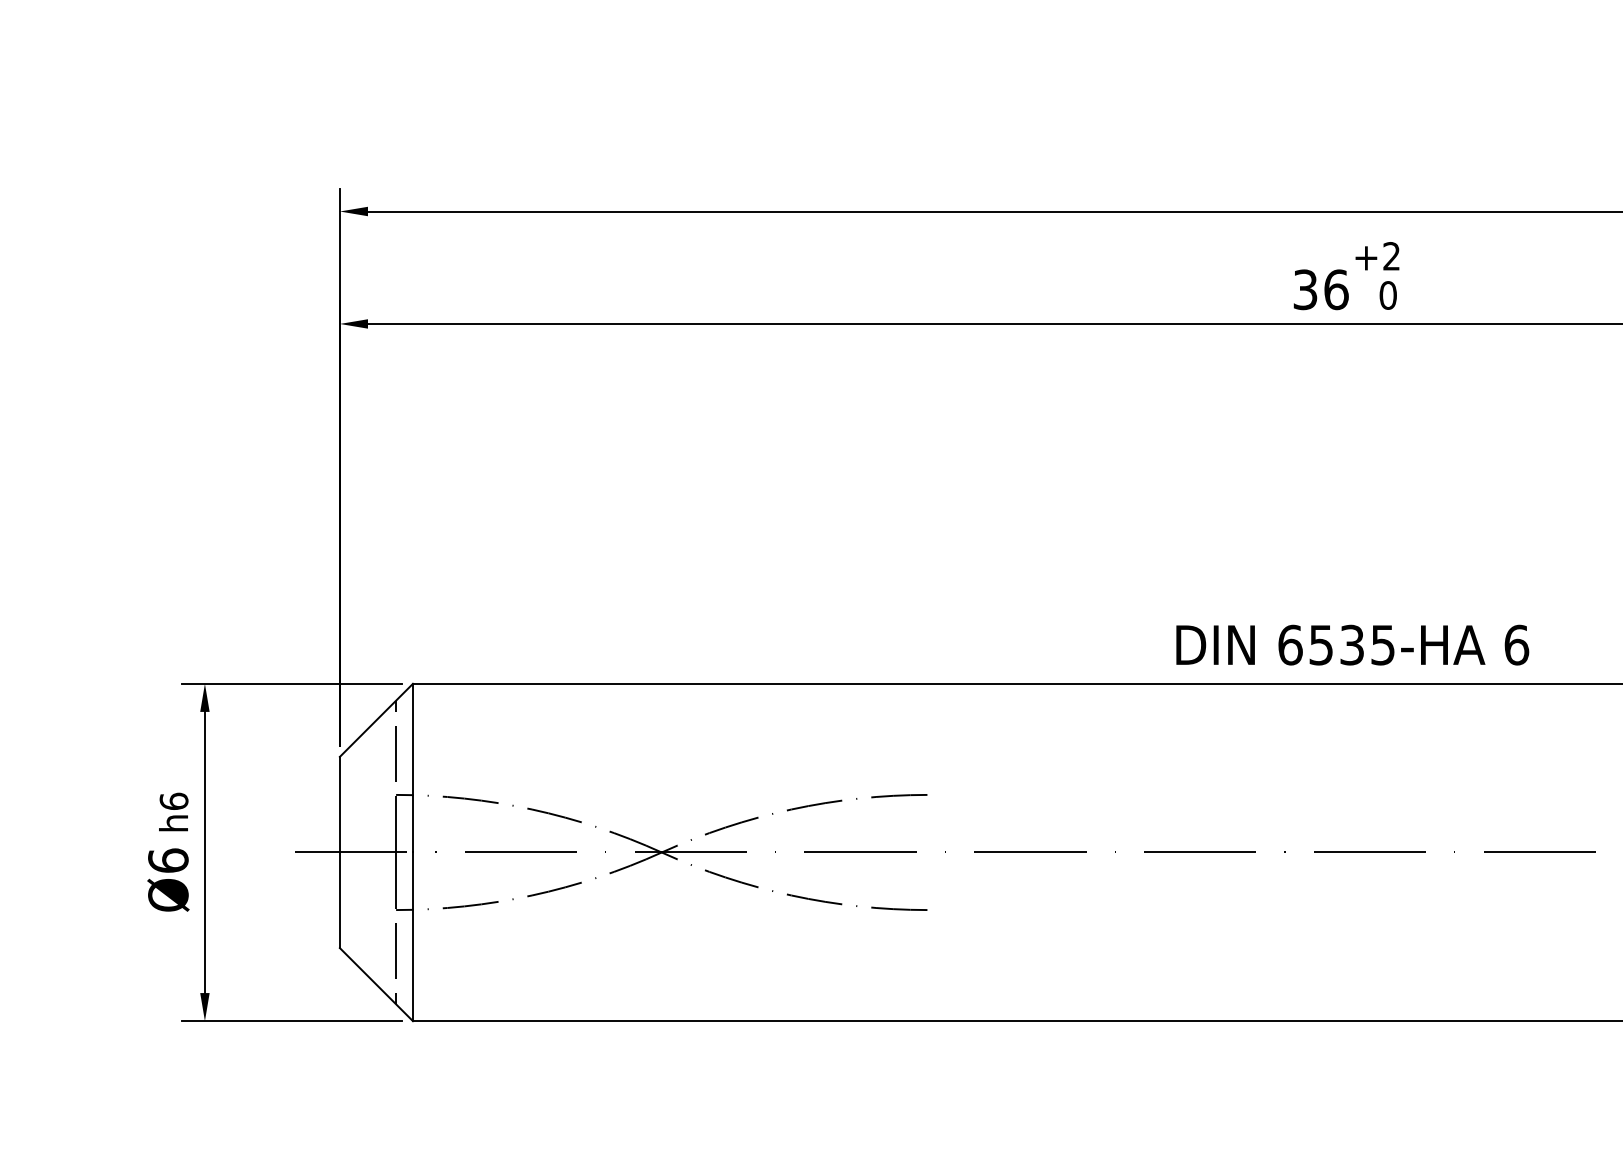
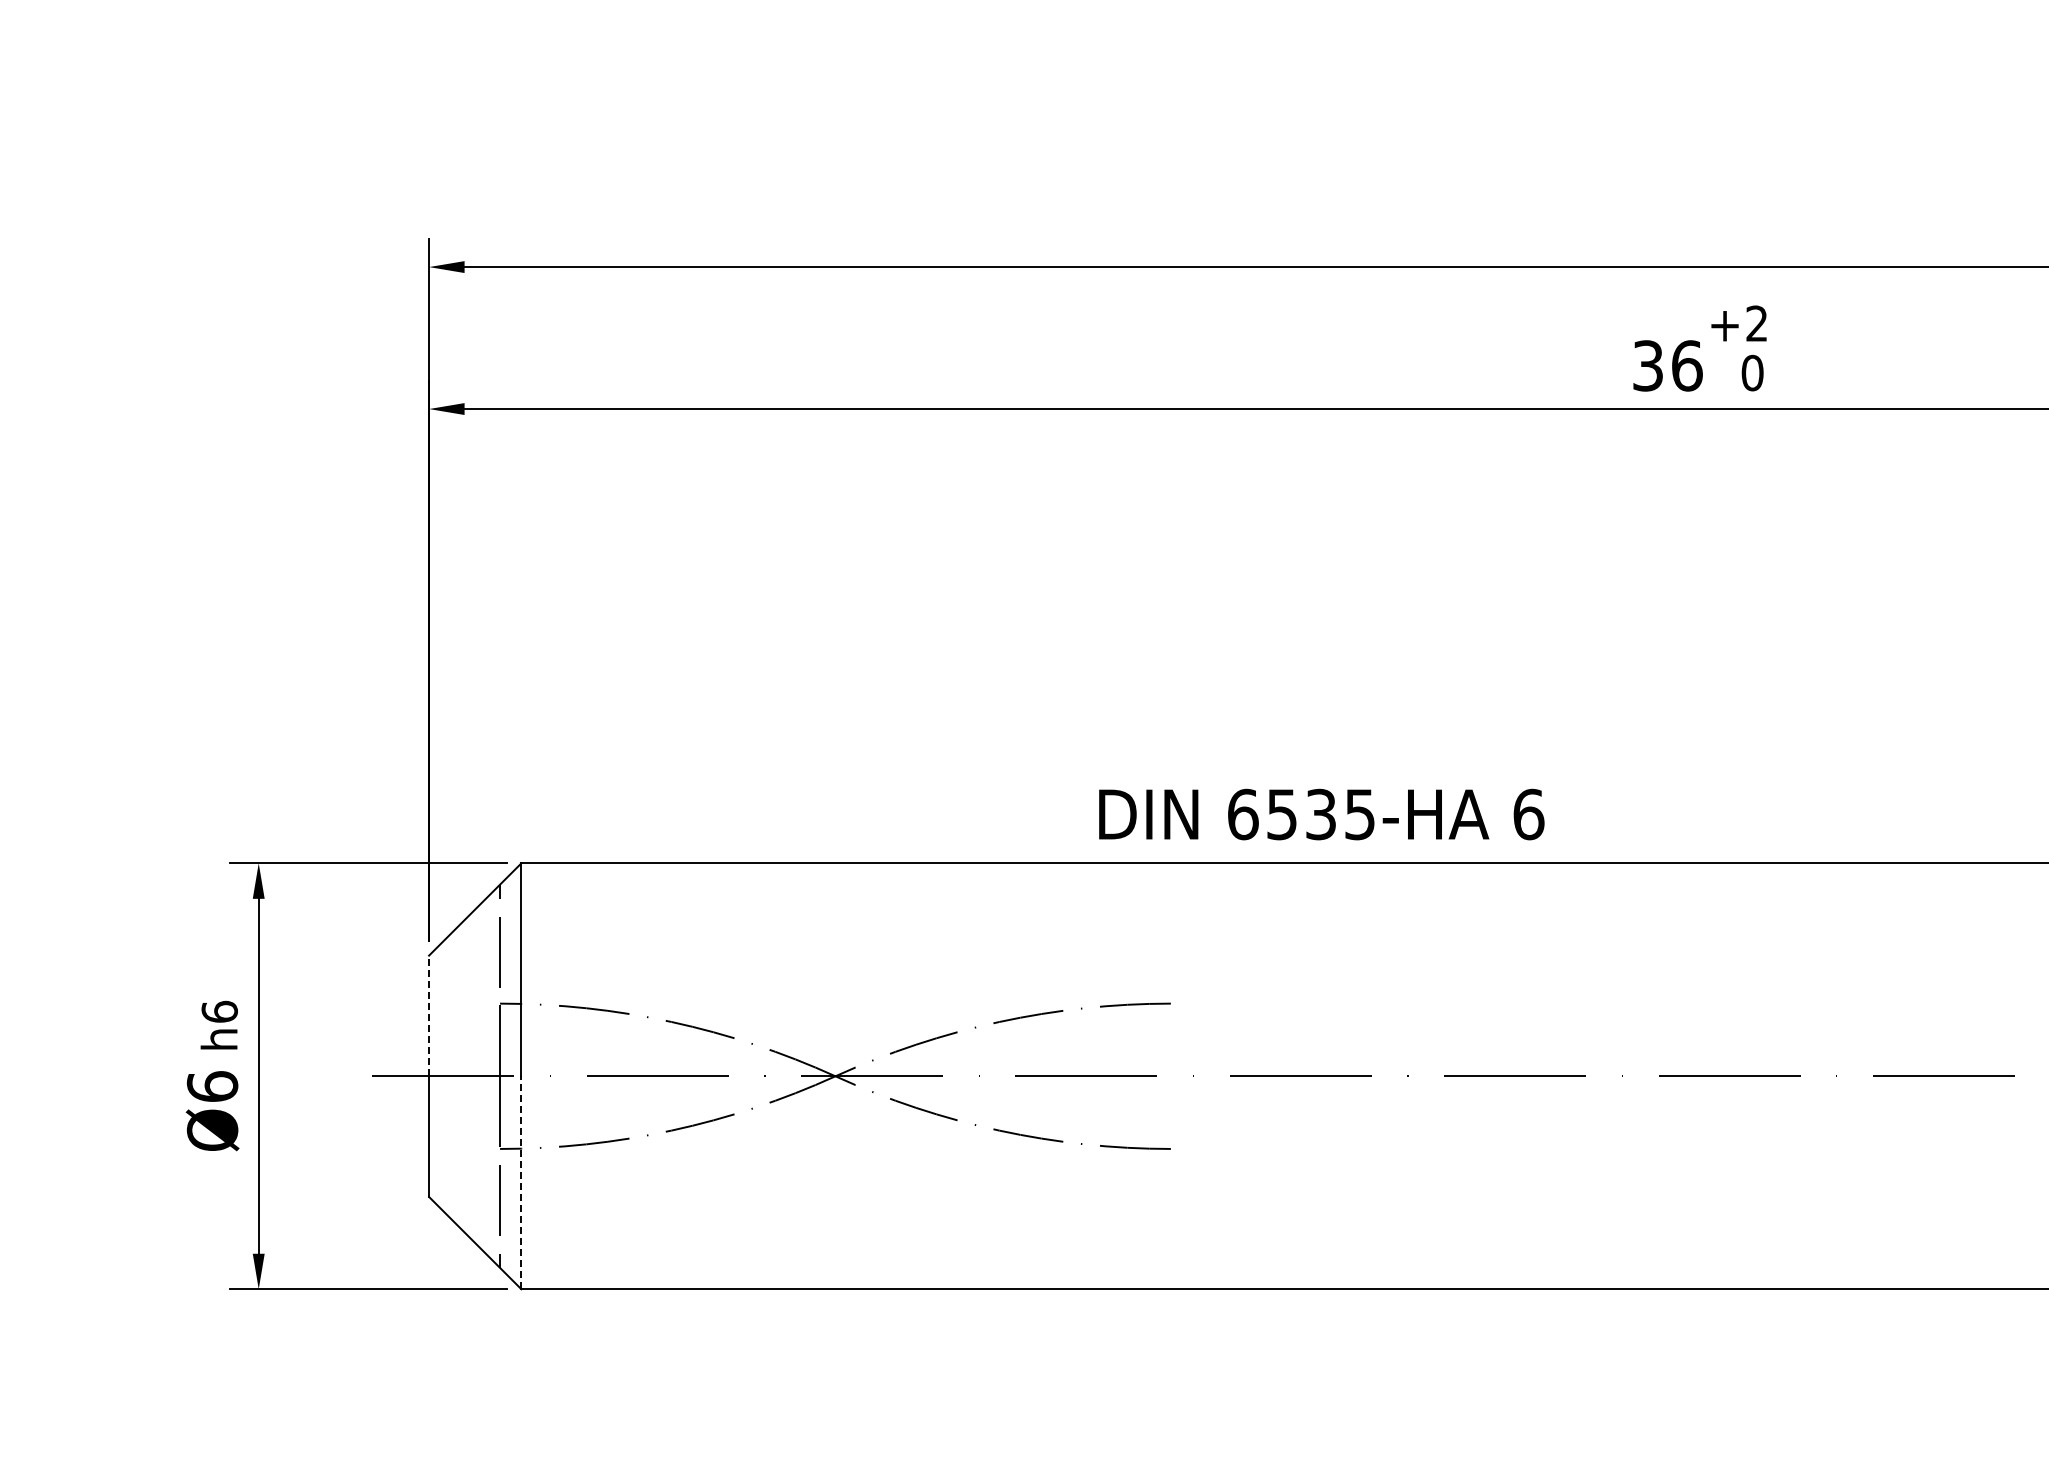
text: (1352, 645) -> (1321, 814), moved
line: (340, 804) -> (429, 1015), solid -> dashed
line: (413, 936) -> (521, 1182), solid -> dashed

